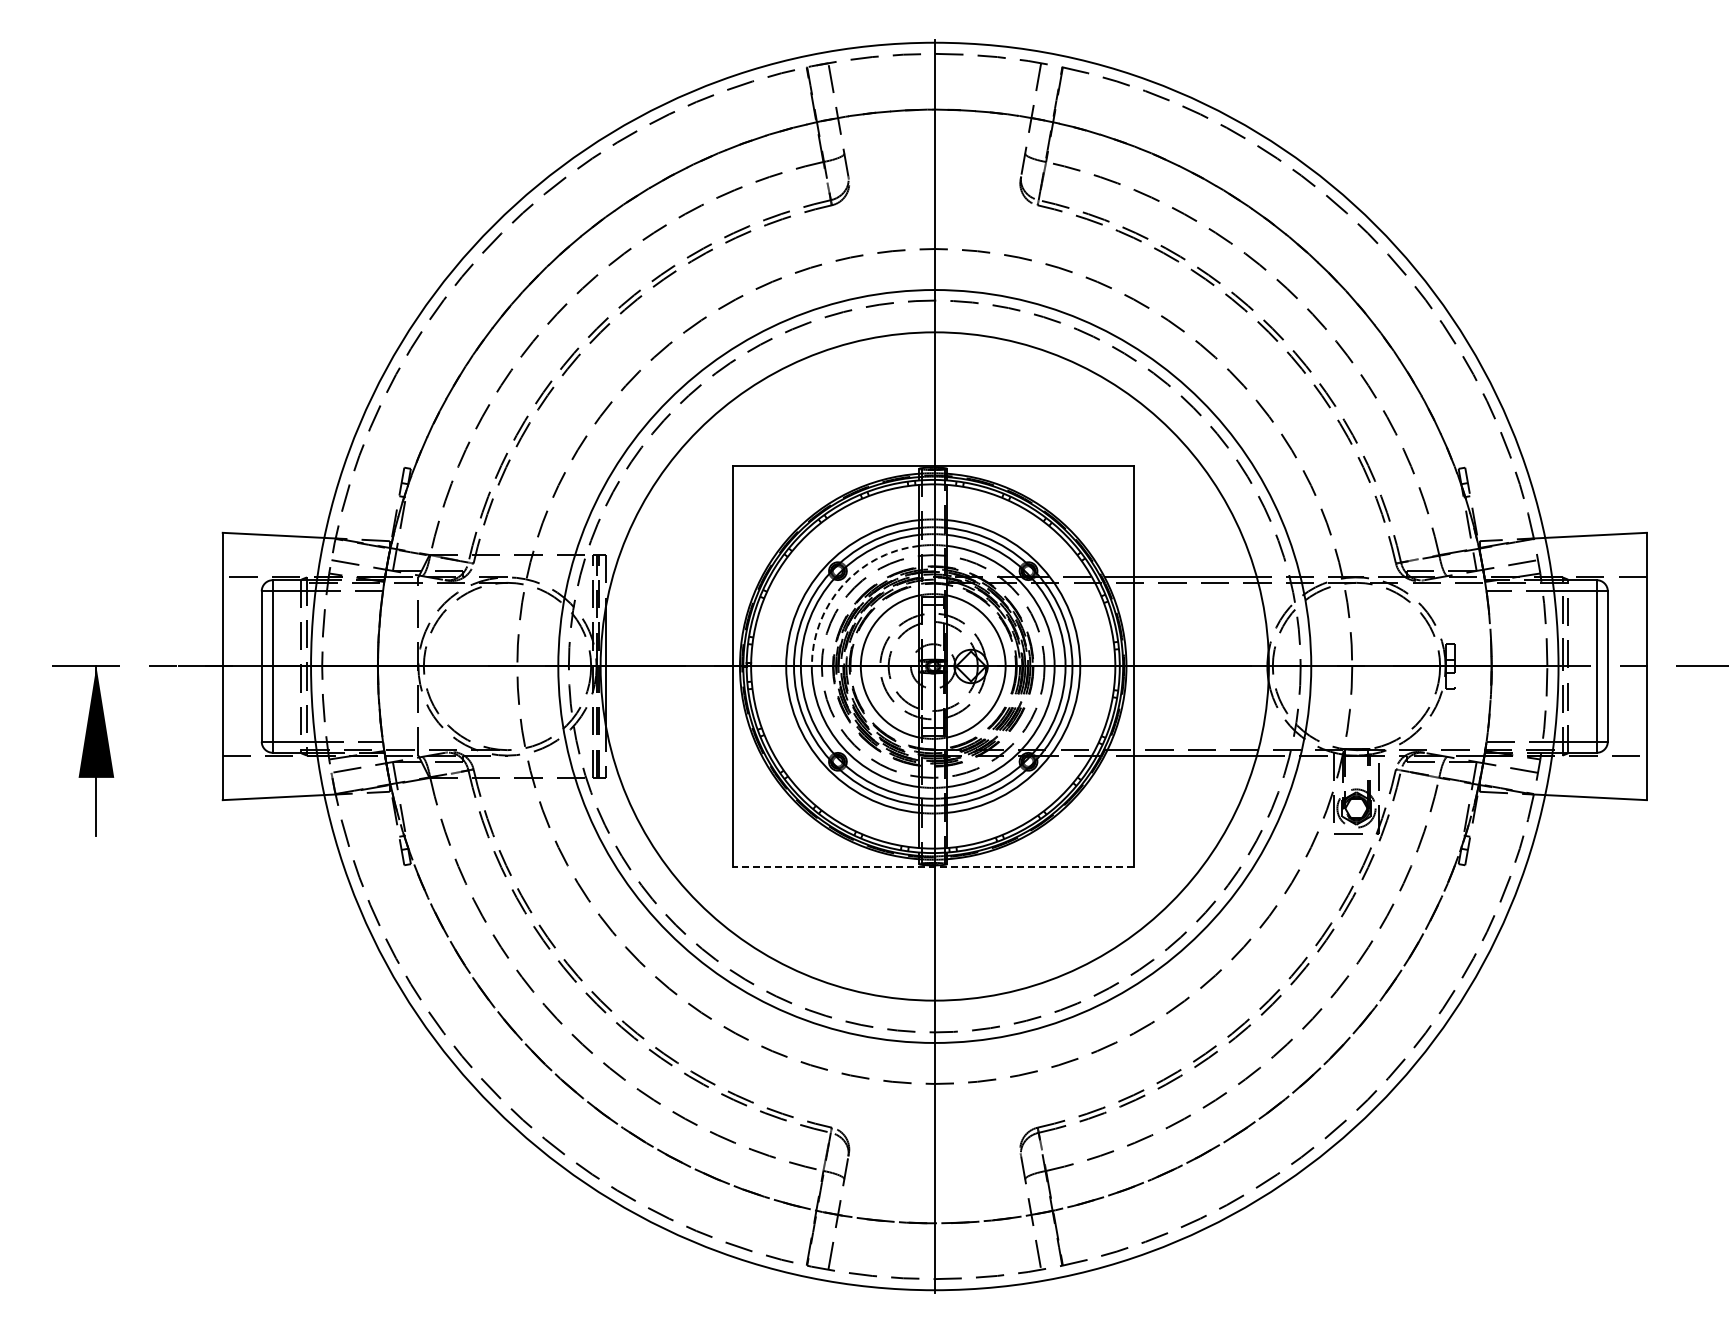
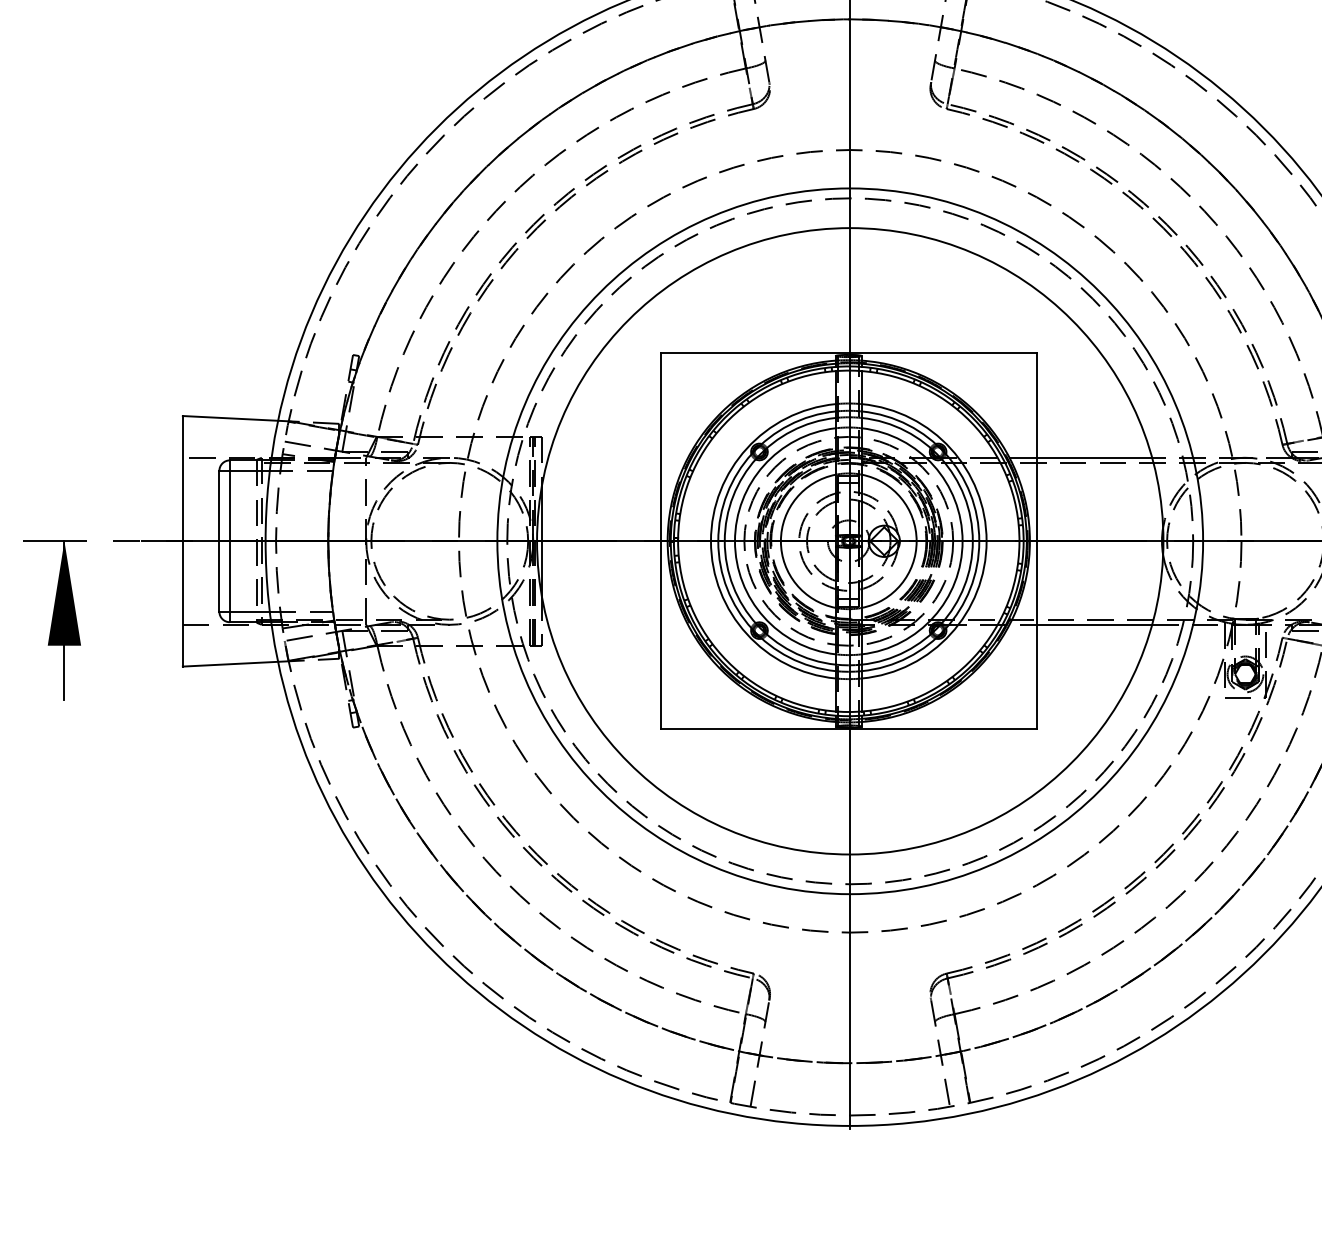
arc: (842, 585) -> (763, 465), dashed -> solid
line: (932, 866) -> (848, 728), dashed -> solid

